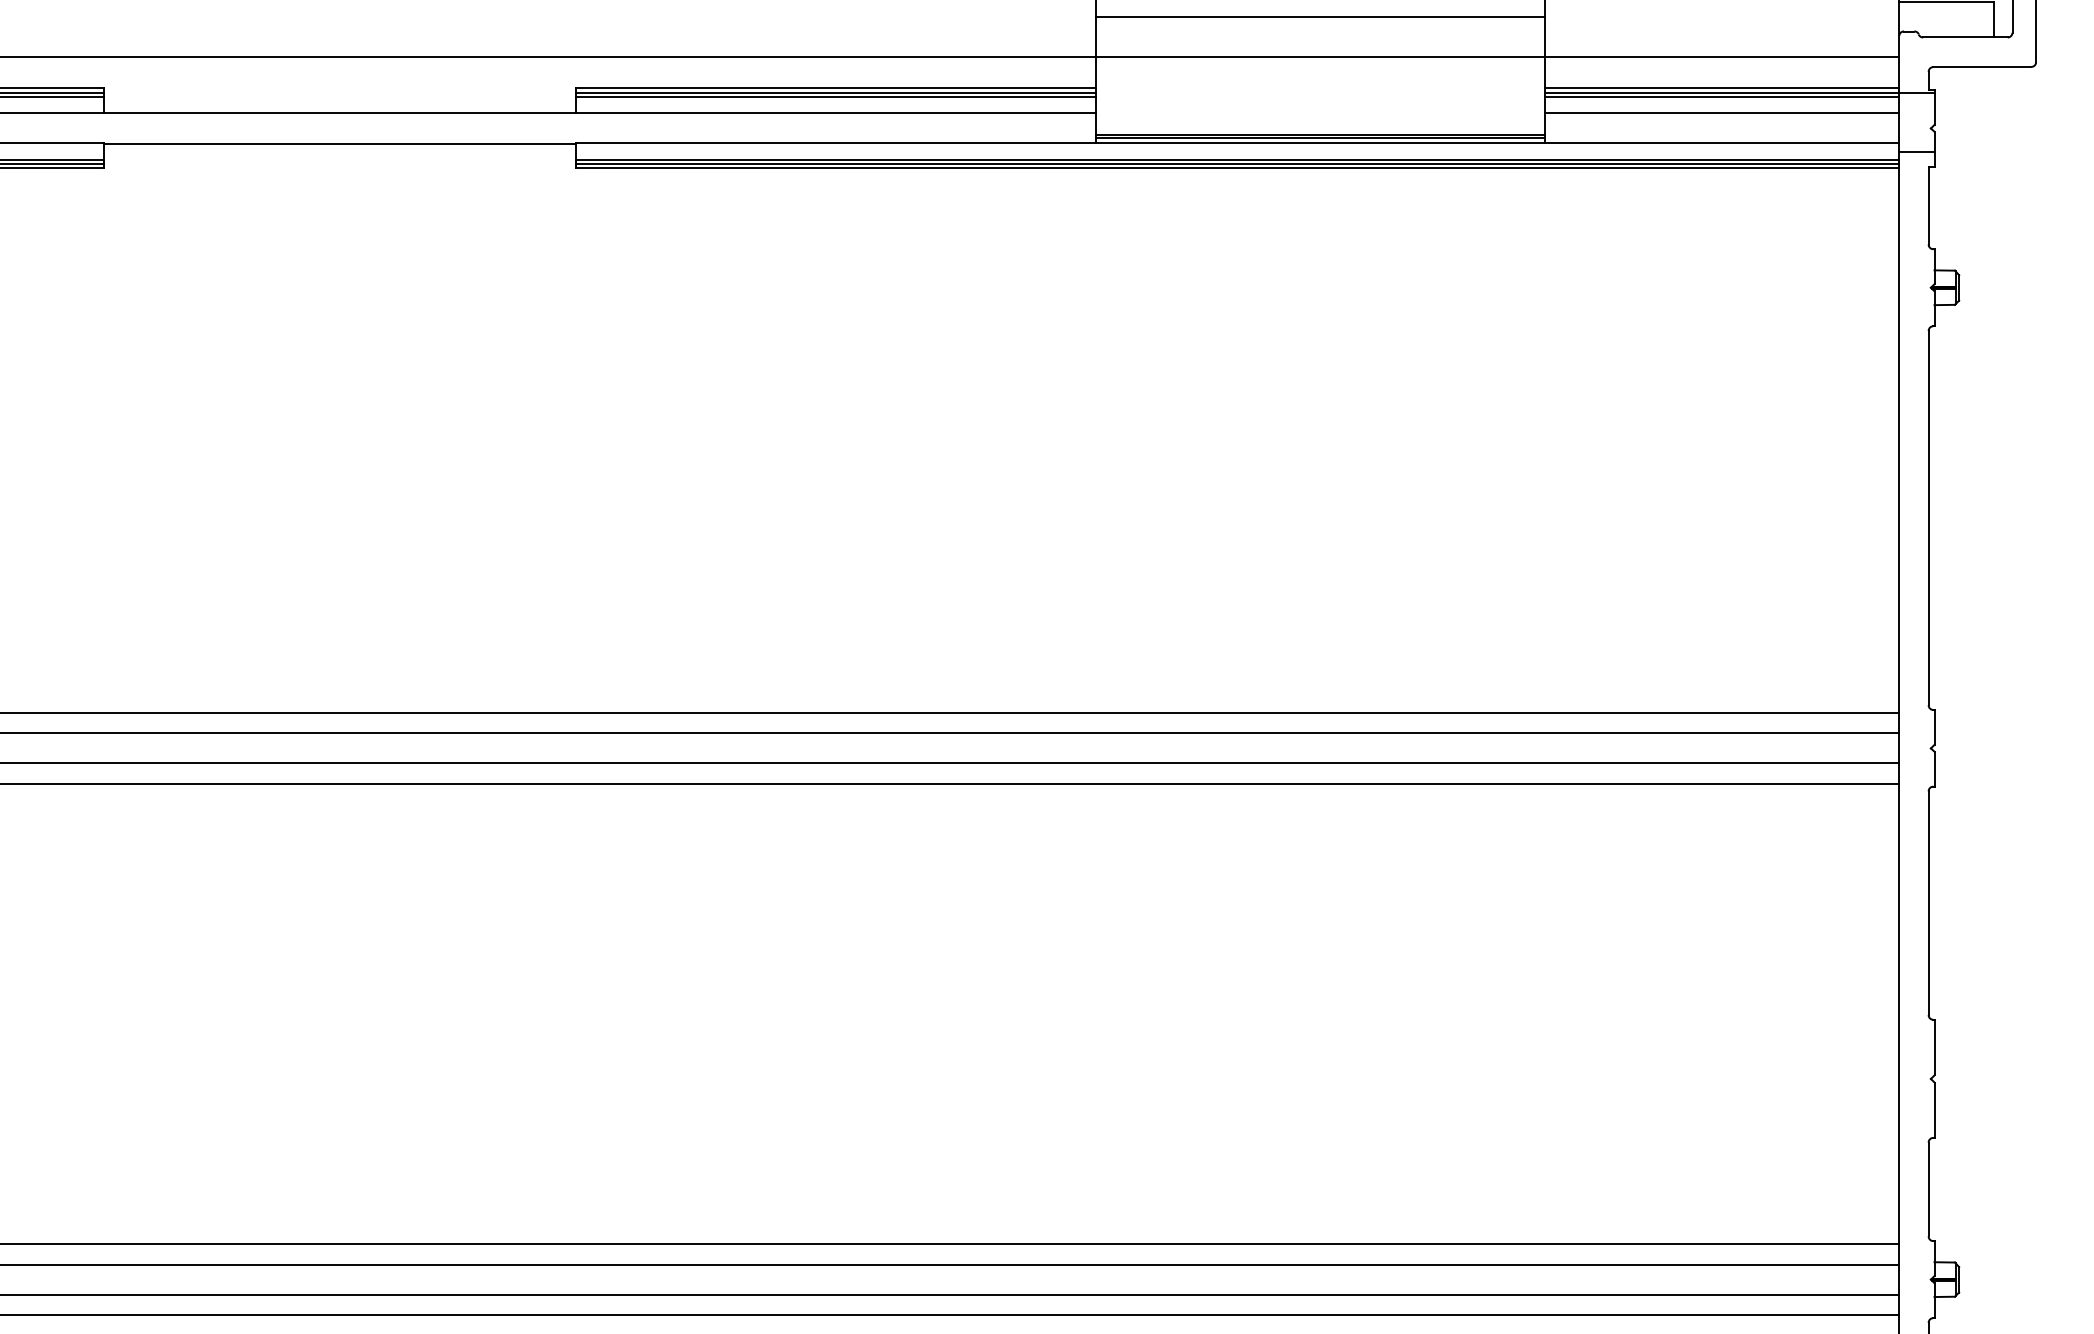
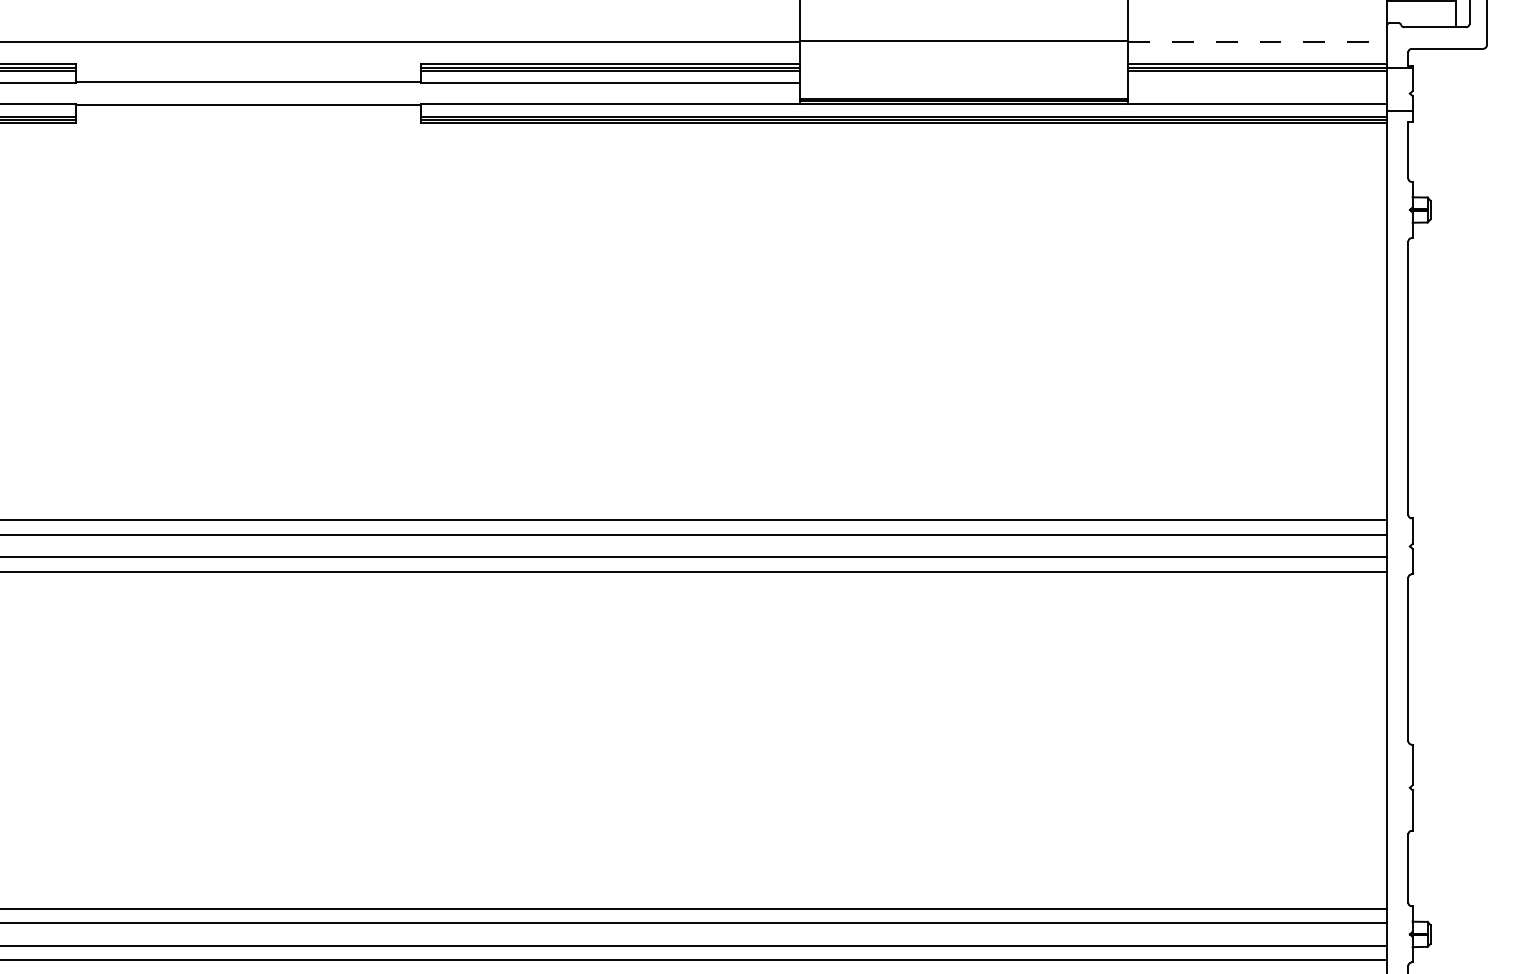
line: (1320, 17) -> (964, 12), removed
line: (1722, 56) -> (1257, 41), solid -> dashed
line: (1722, 113) -> (1257, 82), removed

